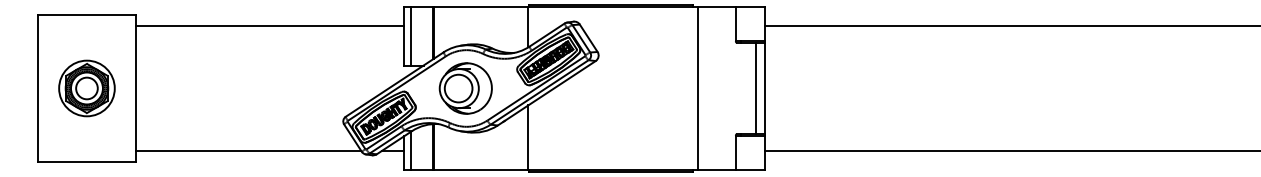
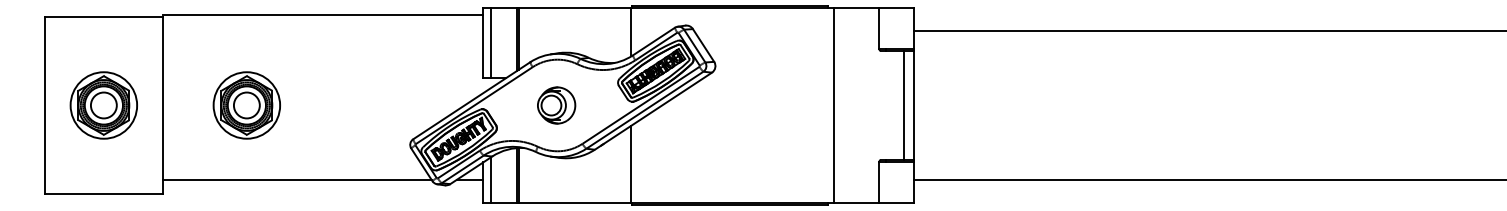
line: (269, 25) -> (322, 14), moved
part: (206, 88) -> (246, 105), added
part: (465, 88) -> (556, 105), size x0.6

